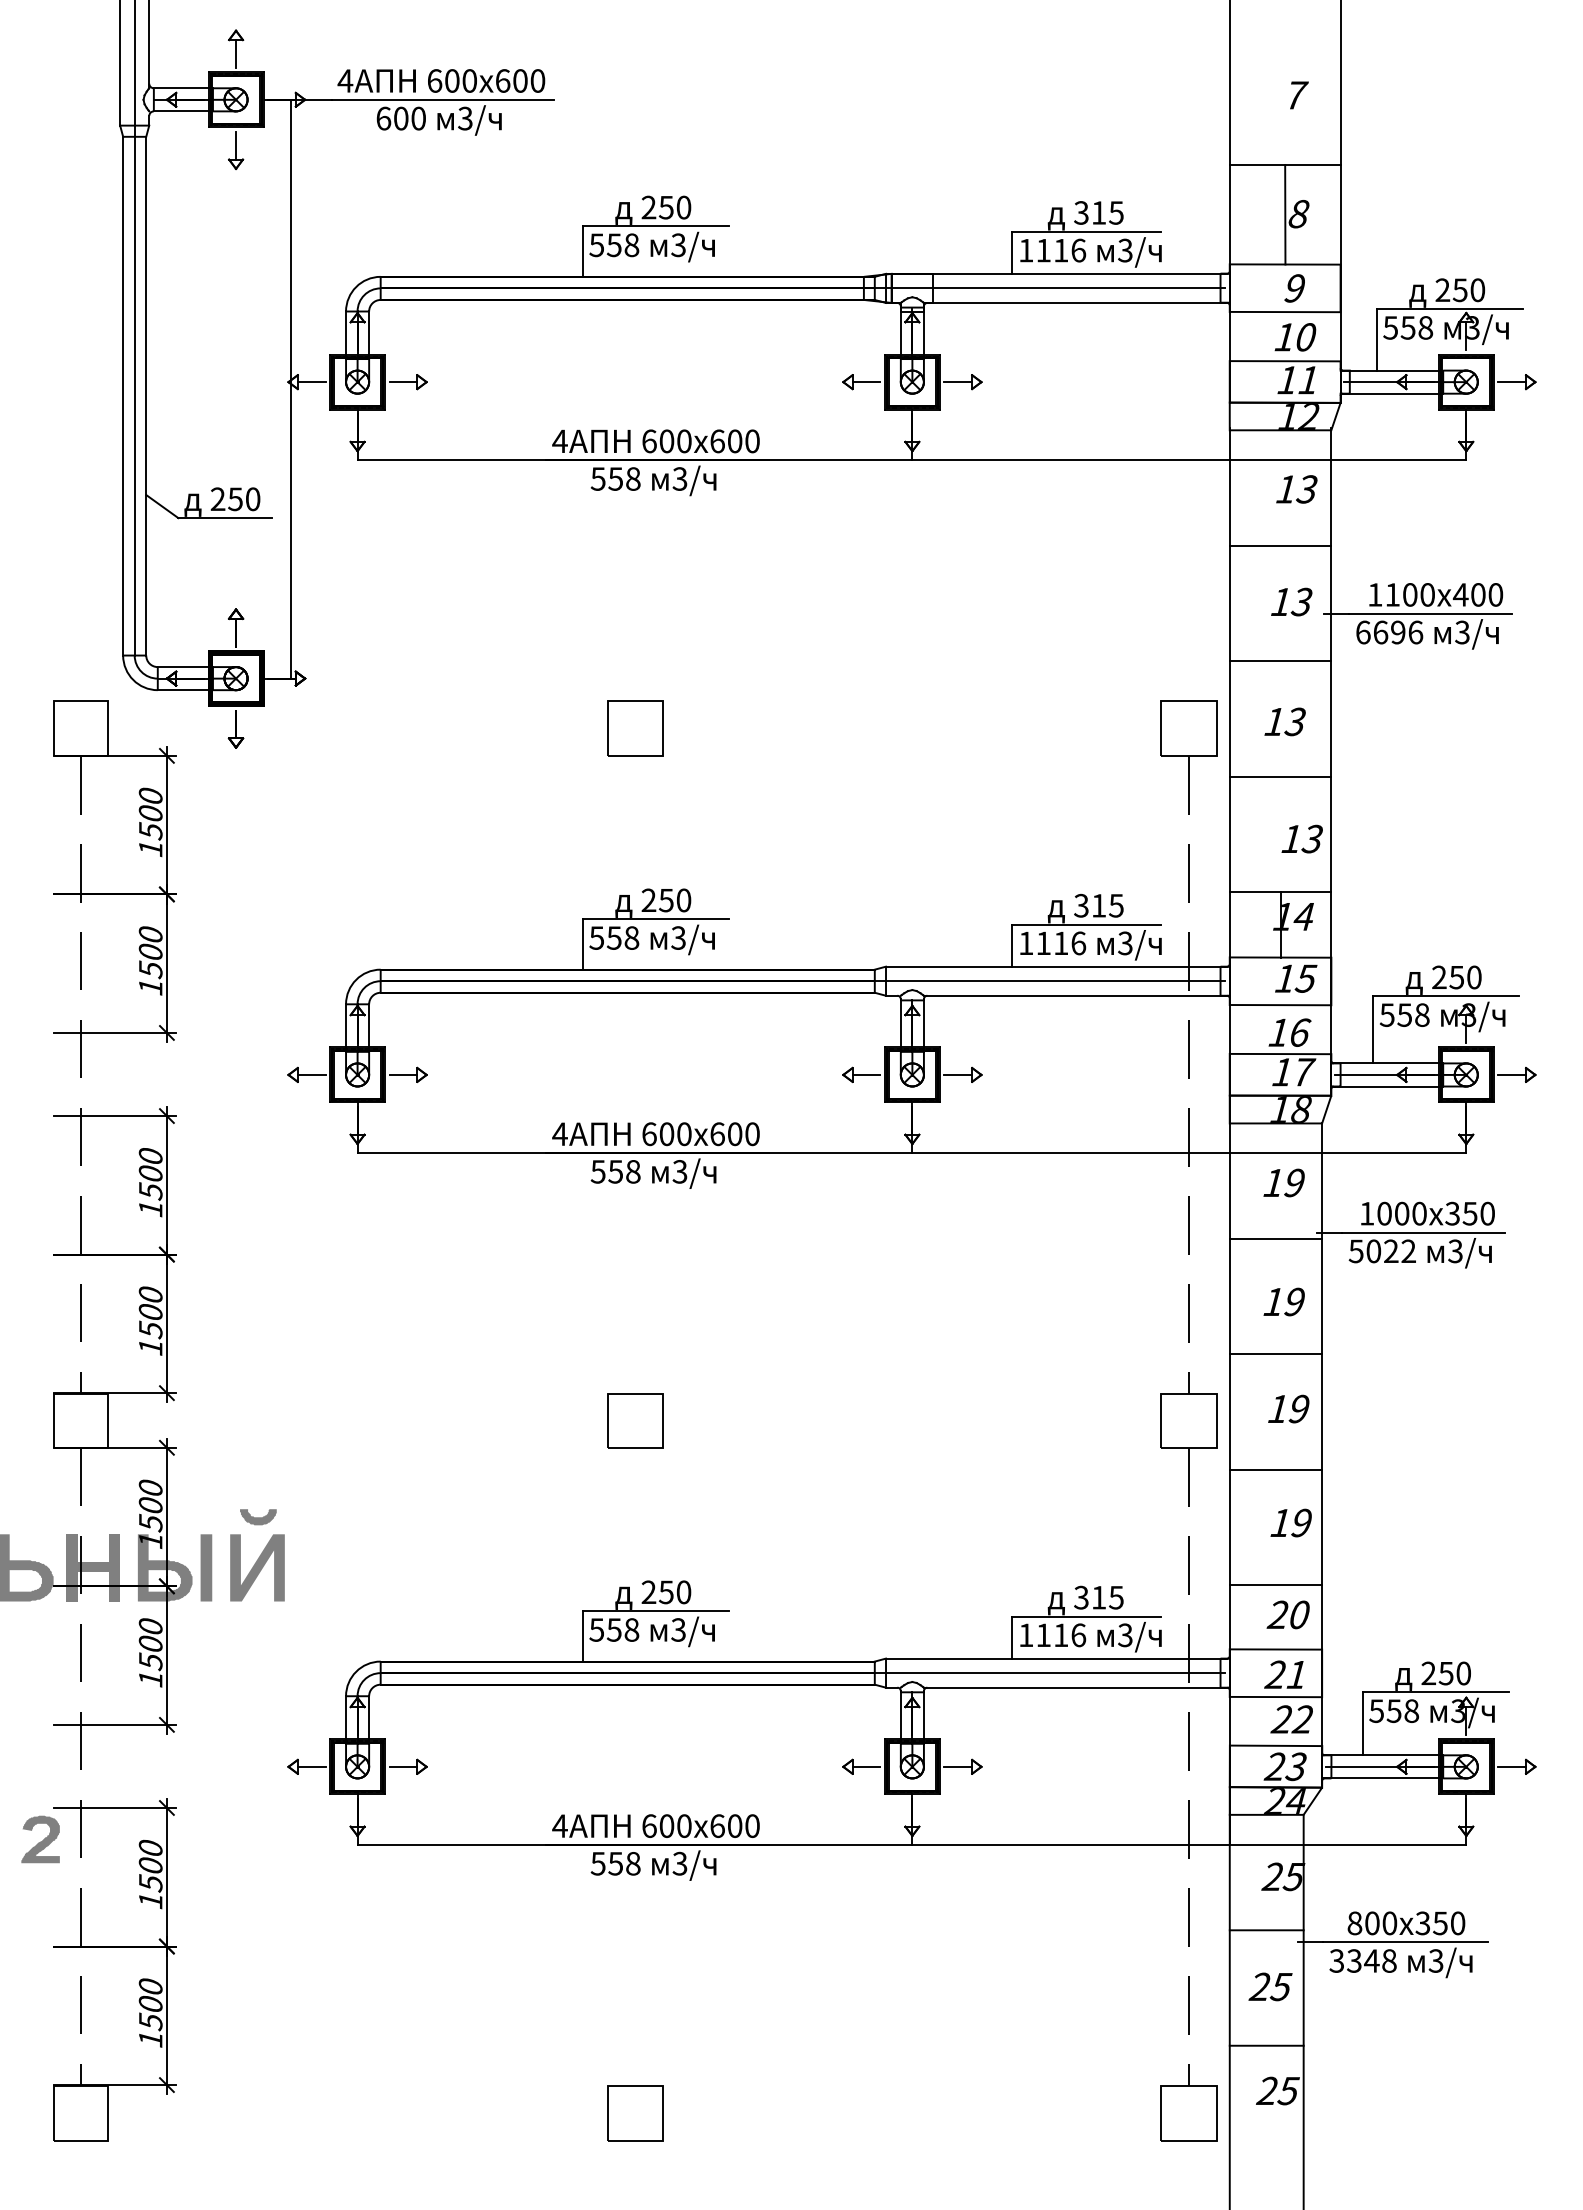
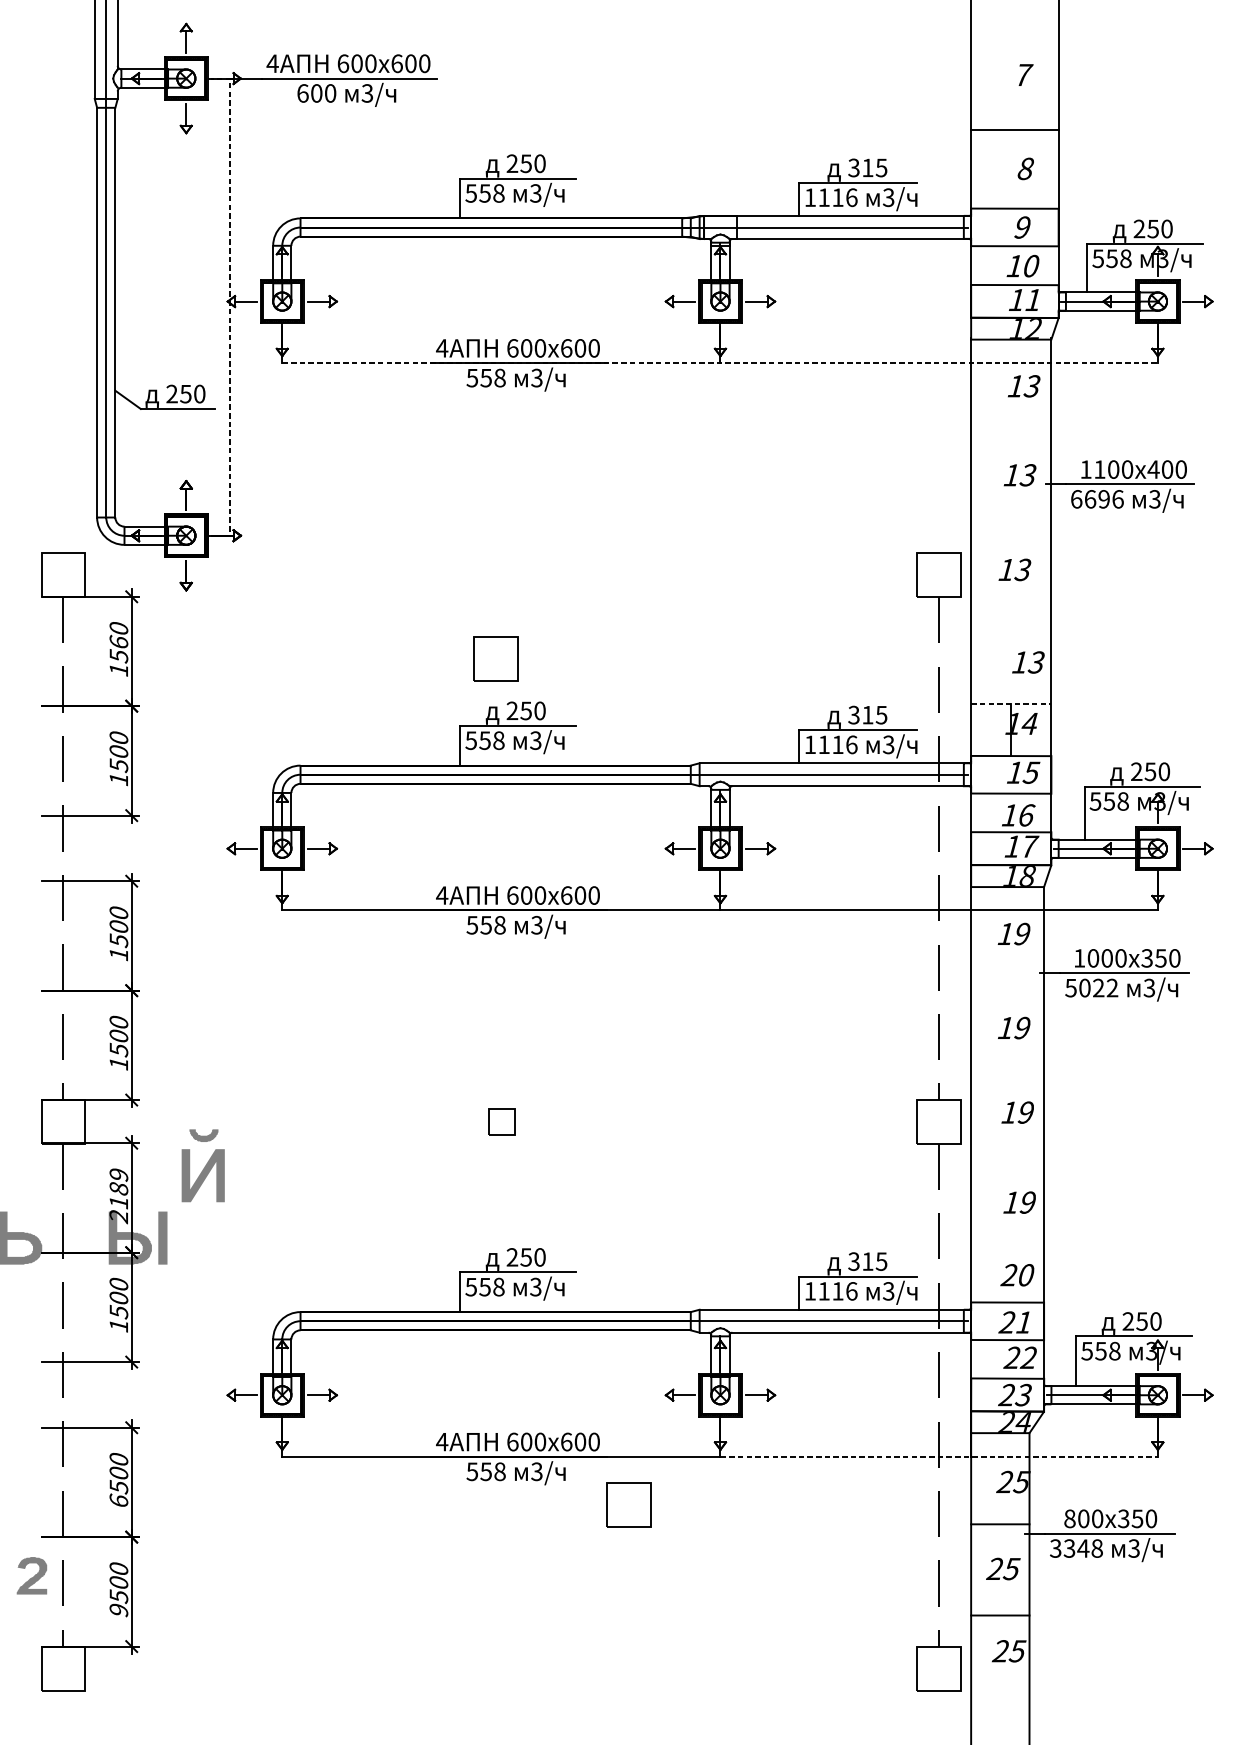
line: (1285, 214) -> (1015, 169), removed
line: (291, 388) -> (230, 306), solid -> dashed
line: (912, 460) -> (720, 363), solid -> dashed
line: (1280, 545) -> (1011, 430), removed
line: (1280, 661) -> (1011, 522), removed
part: (635, 728) -> (496, 658), moved
line: (1280, 776) -> (1011, 613), removed
text: (150, 812) -> (118, 641), 1500 -> 1560
line: (1280, 892) -> (1011, 704), solid -> dashed
line: (1275, 1238) -> (1007, 977), removed
line: (1275, 1354) -> (1007, 1069), removed
part: (635, 1420) -> (501, 1121), size x0.6
line: (1275, 1469) -> (1007, 1160), removed
text: (150, 1514) -> (118, 1195), 1500 -> 2189
part: (257, 1555) -> (203, 1165), moved
fill: (92, 1567) -> (72, 1237), removed
line: (1275, 1585) -> (1007, 1251), removed
part: (40, 1838) -> (31, 1575), moved
line: (1189, 1844) -> (939, 1456), solid -> dashed
text: (150, 1900) -> (118, 1500), 1500 -> 6500
text: (150, 2039) -> (118, 1610), 1500 -> 9500
part: (635, 2113) -> (628, 1505), moved

